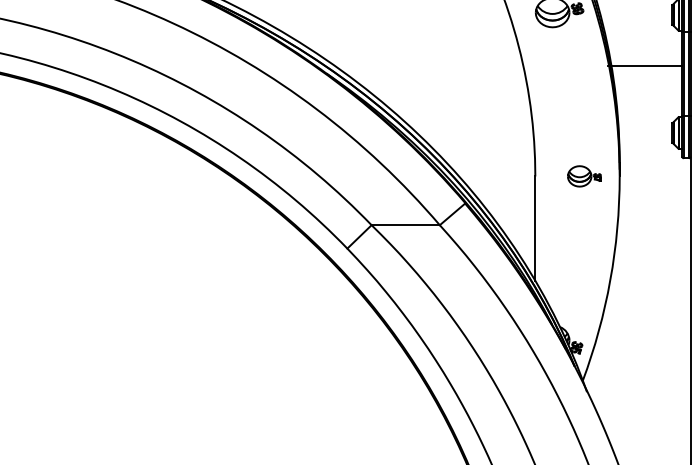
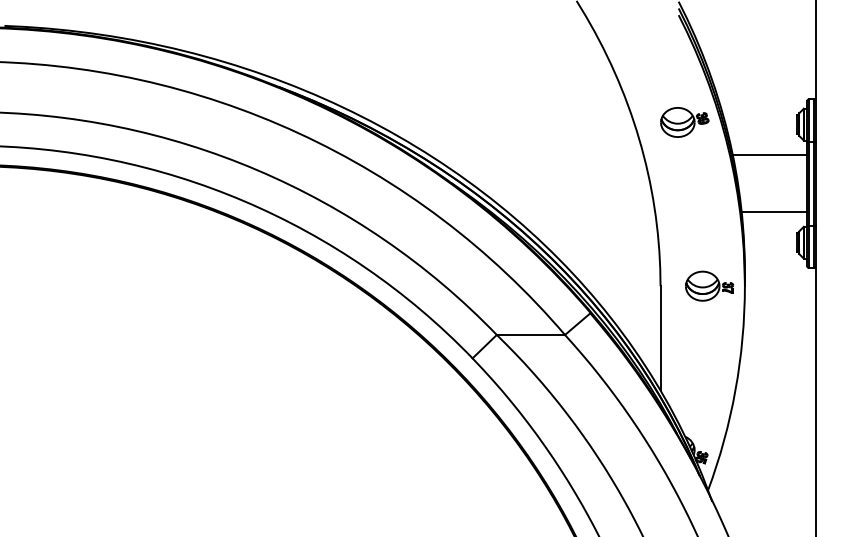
line: (644, 66) -> (769, 155), moved
line: (649, 102) -> (774, 212), added
part: (584, 175) -> (709, 285), size x1.43

